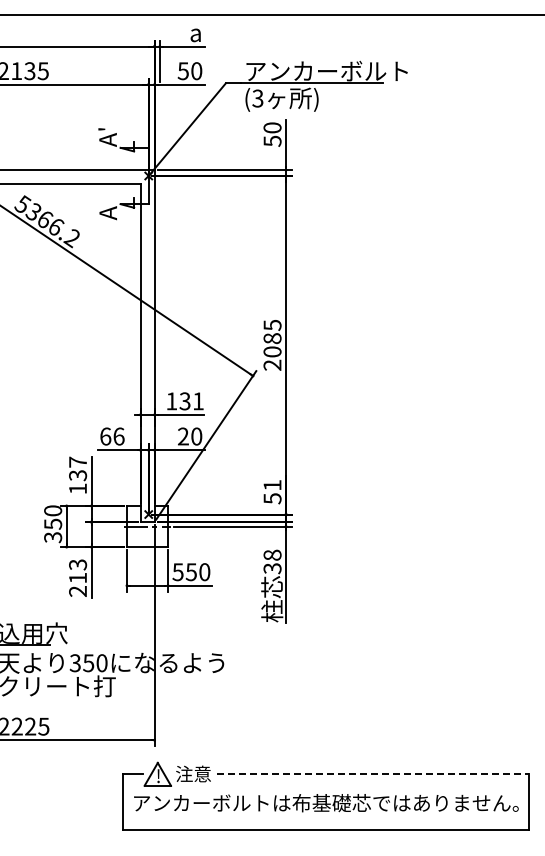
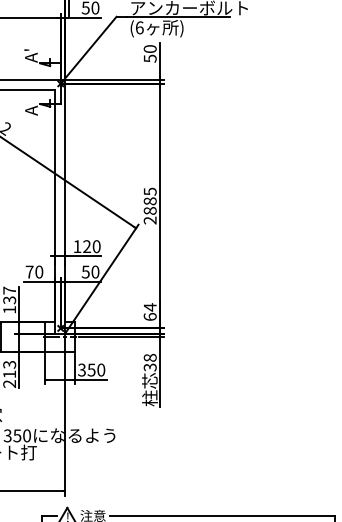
text: (257, 98) -> (139, 27), (3 -> (6
text: (272, 351) -> (150, 210), 2085 -> 2885
text: (191, 401) -> (91, 246), 131 -> 120
text: (112, 436) -> (34, 272), 66 -> 70
text: (182, 436) -> (85, 272), 20 -> 50
text: (272, 491) -> (150, 311), 51 -> 64
text: (178, 571) -> (82, 369), 550 -> 350
line: (372, 774) -> (222, 516), dashed -> solid

